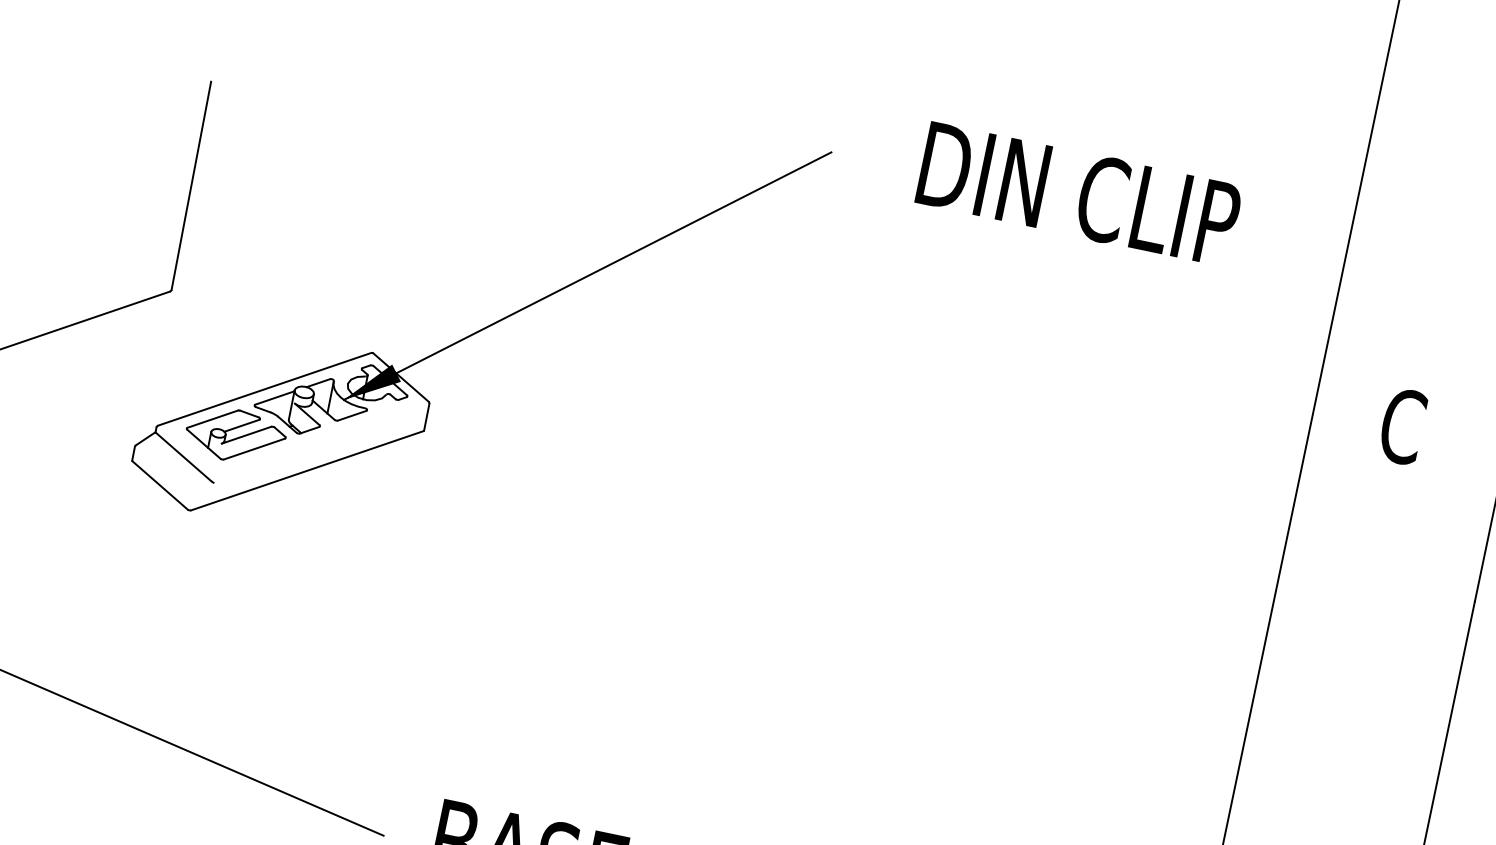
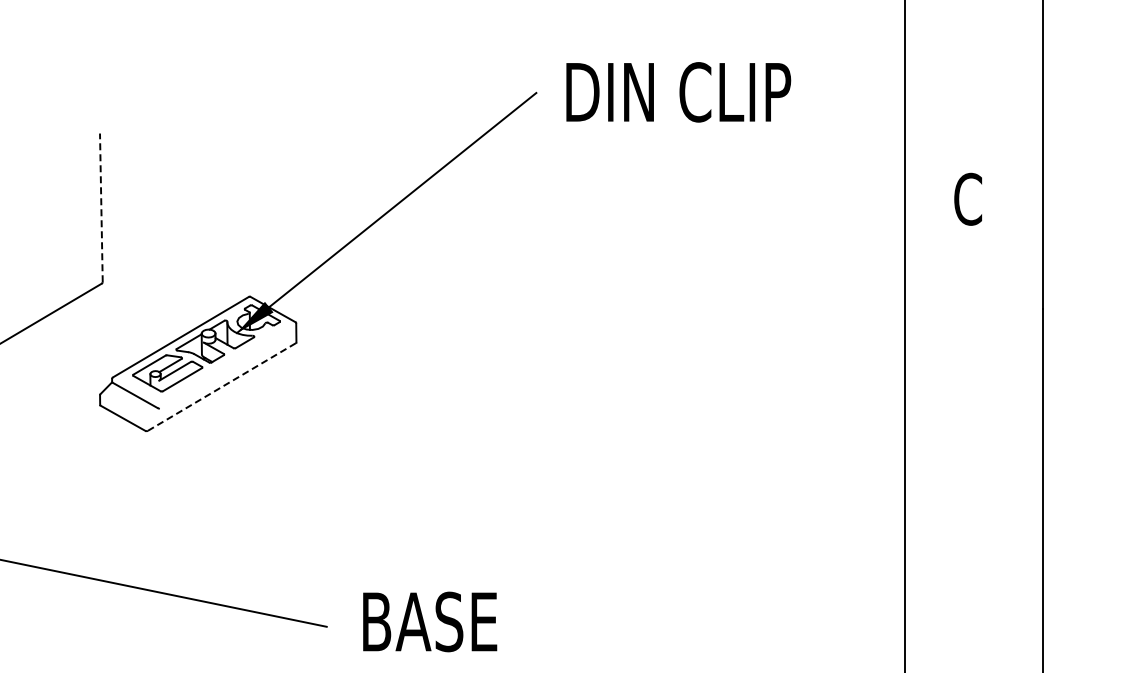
line: (191, 185) -> (101, 207), solid -> dashed
text: (1078, 194) -> (678, 92), moved
line: (308, 470) -> (222, 386), solid -> dashed

